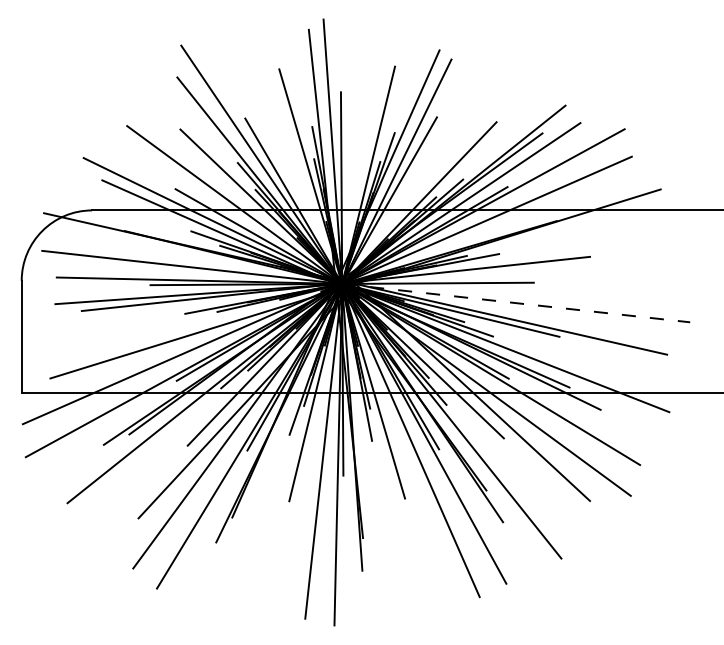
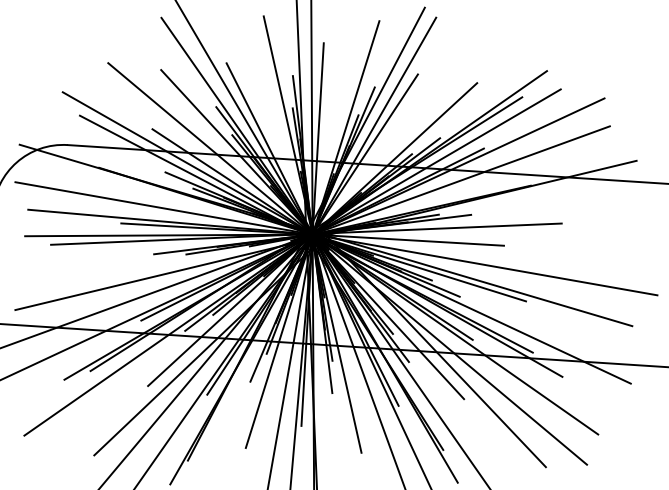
line: (516, 303) -> (485, 265), dashed -> solid

